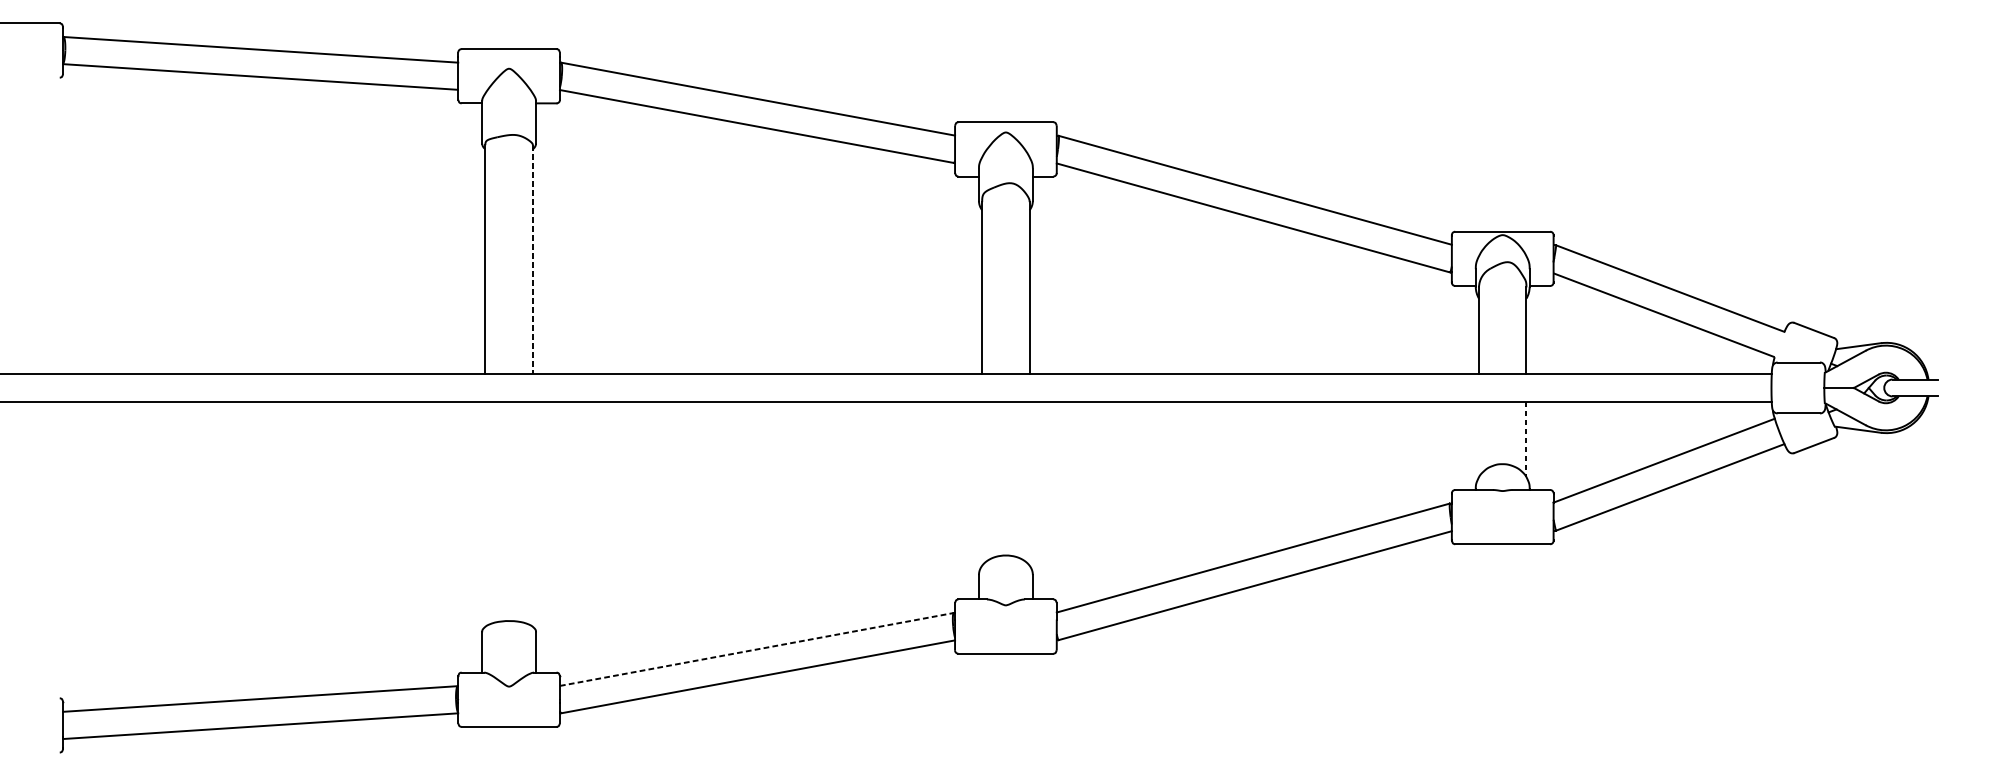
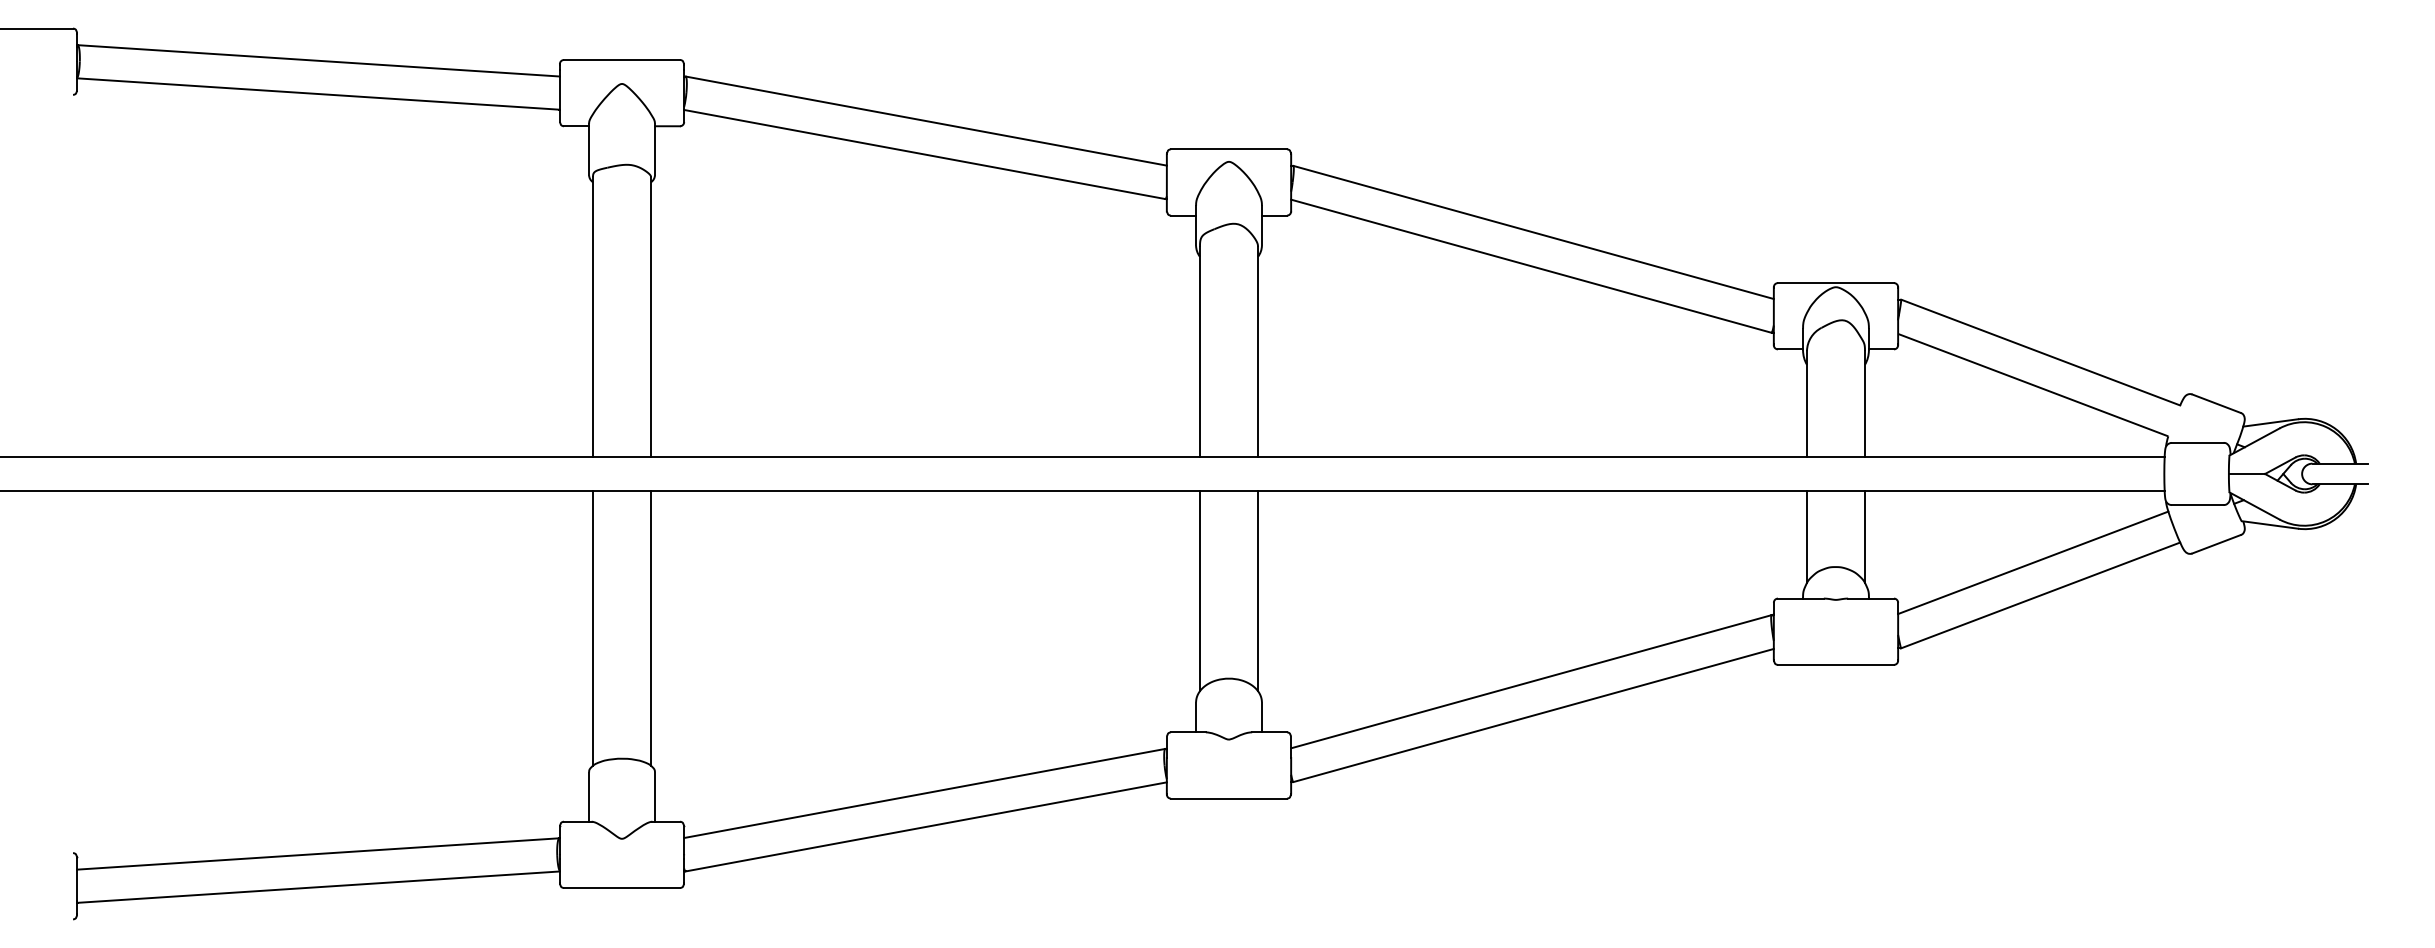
line: (533, 259) -> (651, 317), dashed -> solid
line: (1478, 439) -> (1806, 536), added
line: (1526, 439) -> (1865, 537), dashed -> solid
line: (982, 483) -> (1200, 590), added
line: (1030, 483) -> (1258, 590), added
line: (485, 513) -> (593, 627), added
line: (533, 513) -> (651, 627), added
line: (756, 649) -> (924, 793), dashed -> solid

